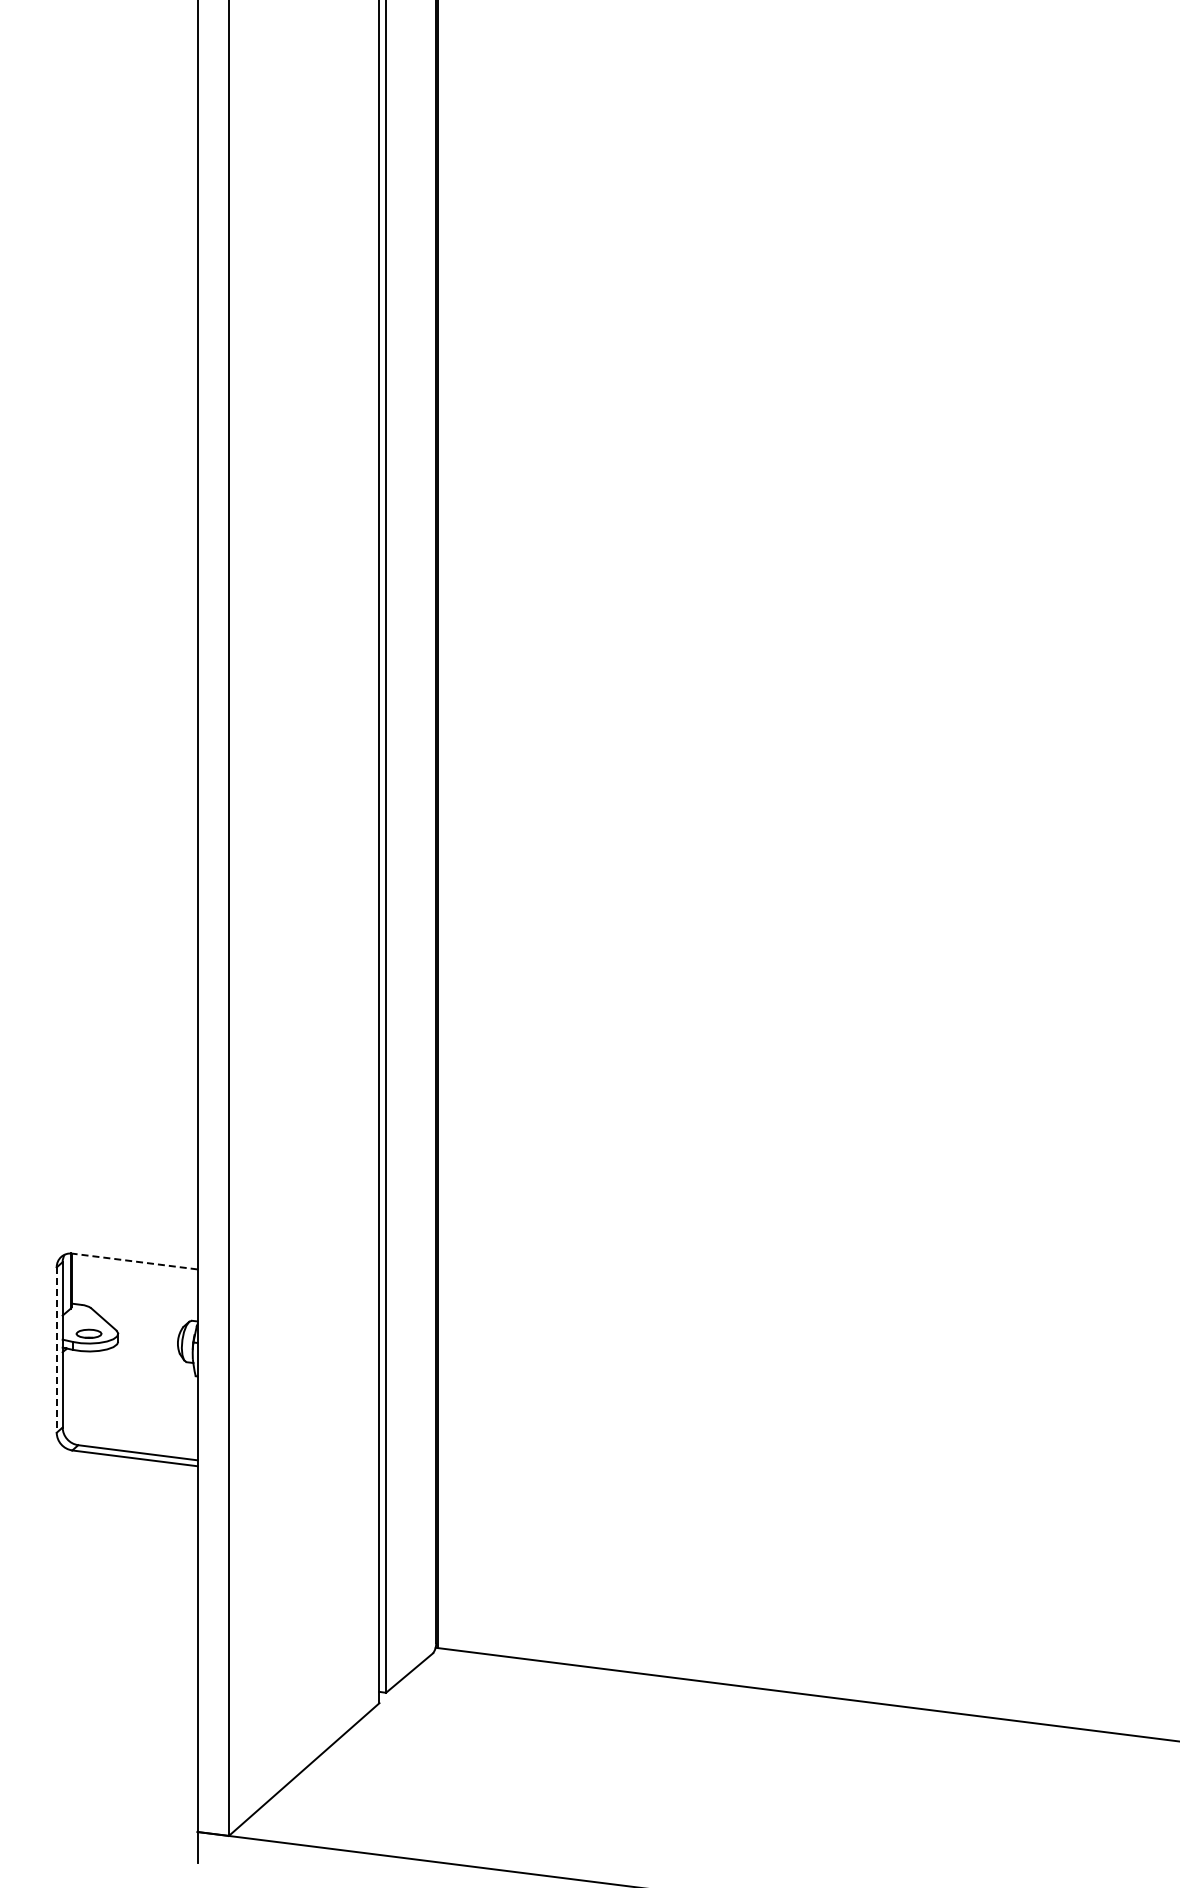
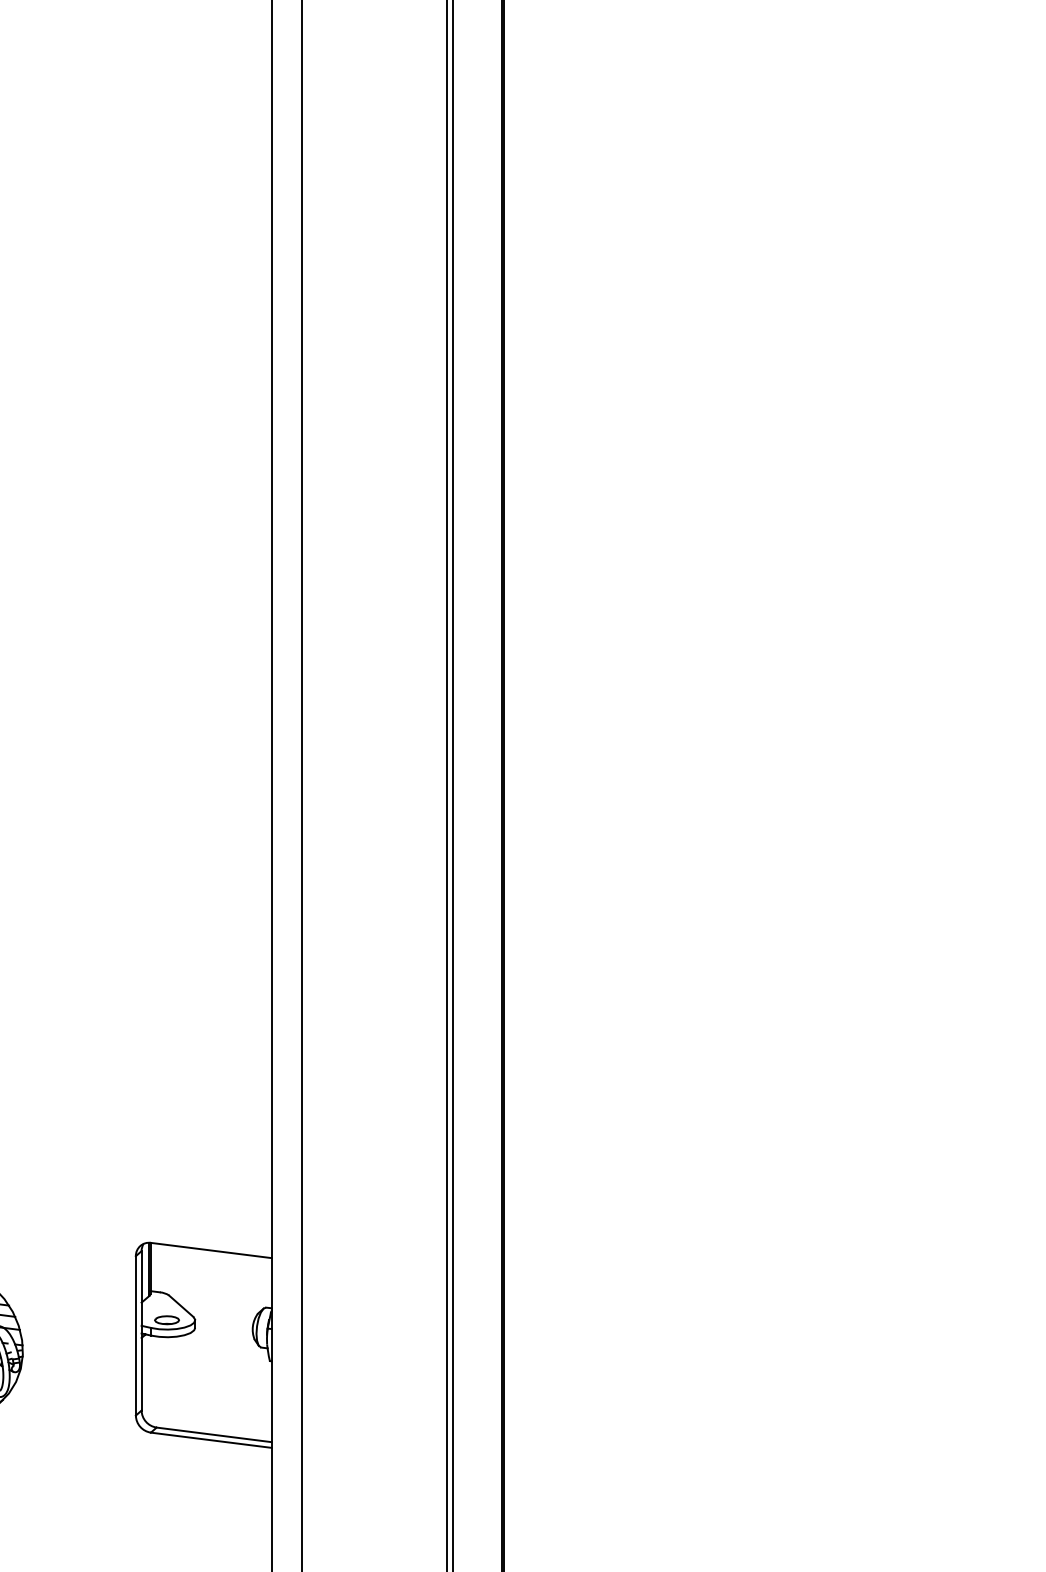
line: (134, 1261) -> (210, 1250), dashed -> solid
line: (56, 1350) -> (135, 1336), dashed -> solid

